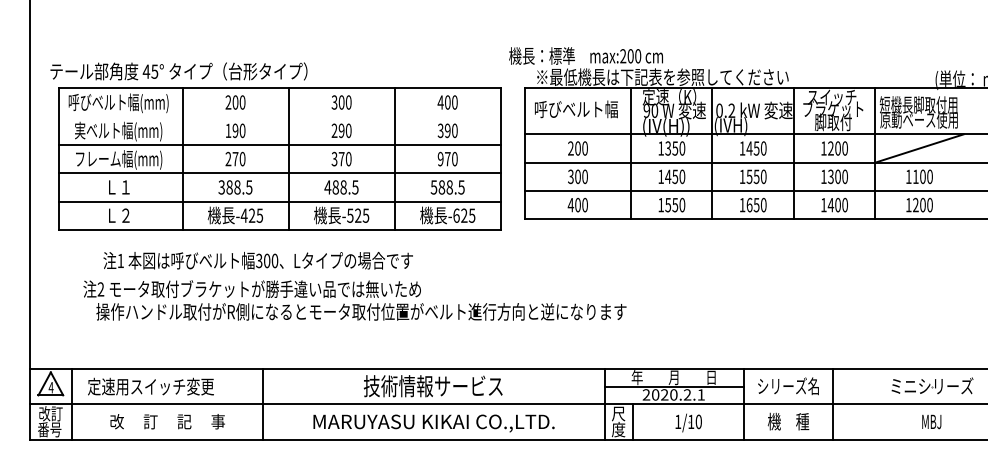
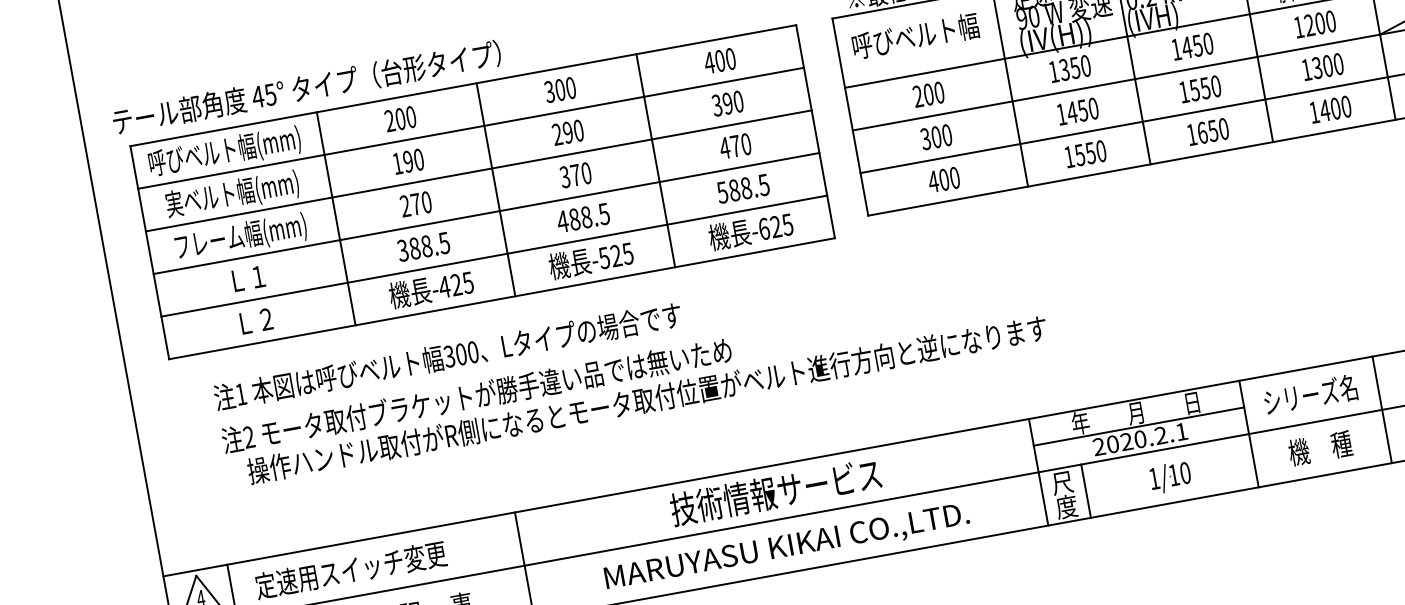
line: (279, 116) -> (470, 128), added
text: (440, 158) -> (724, 147), 970 -> 470
text: (257, 260) -> (446, 356), moved

